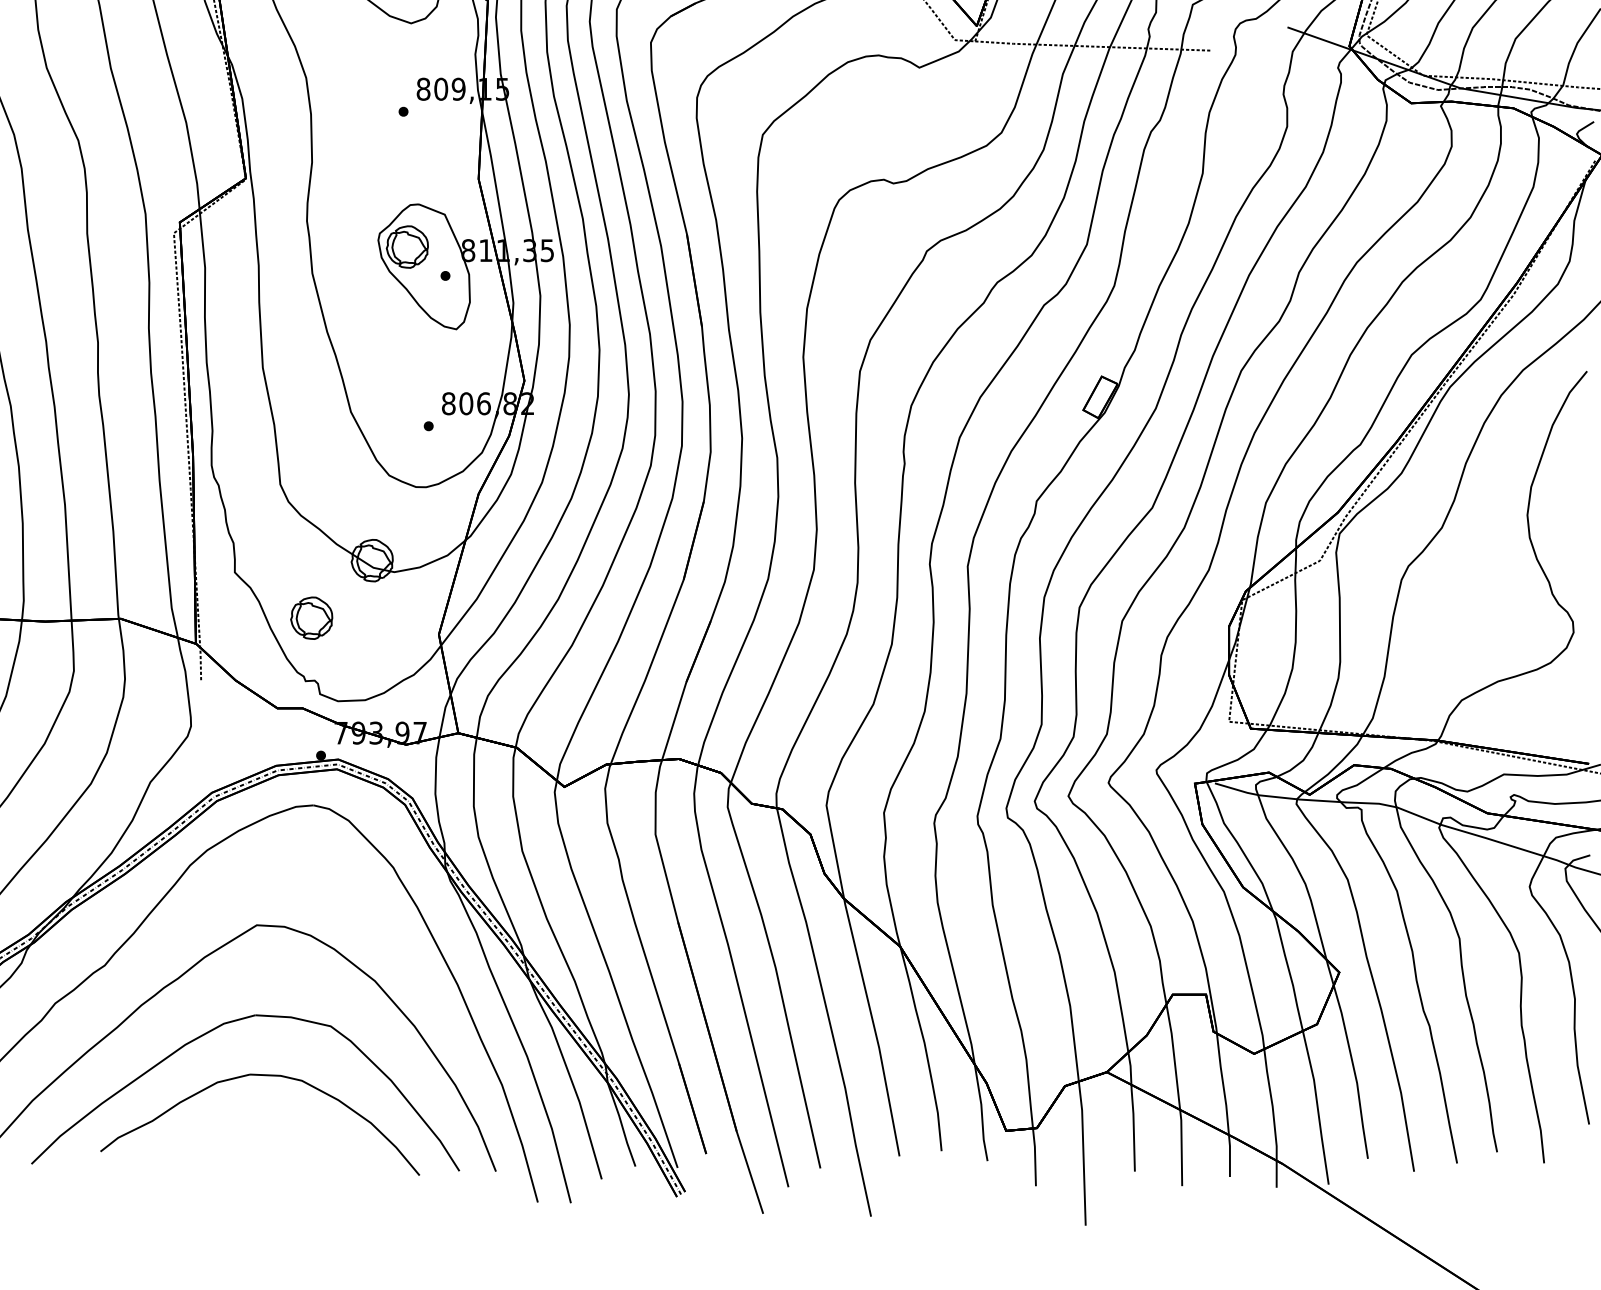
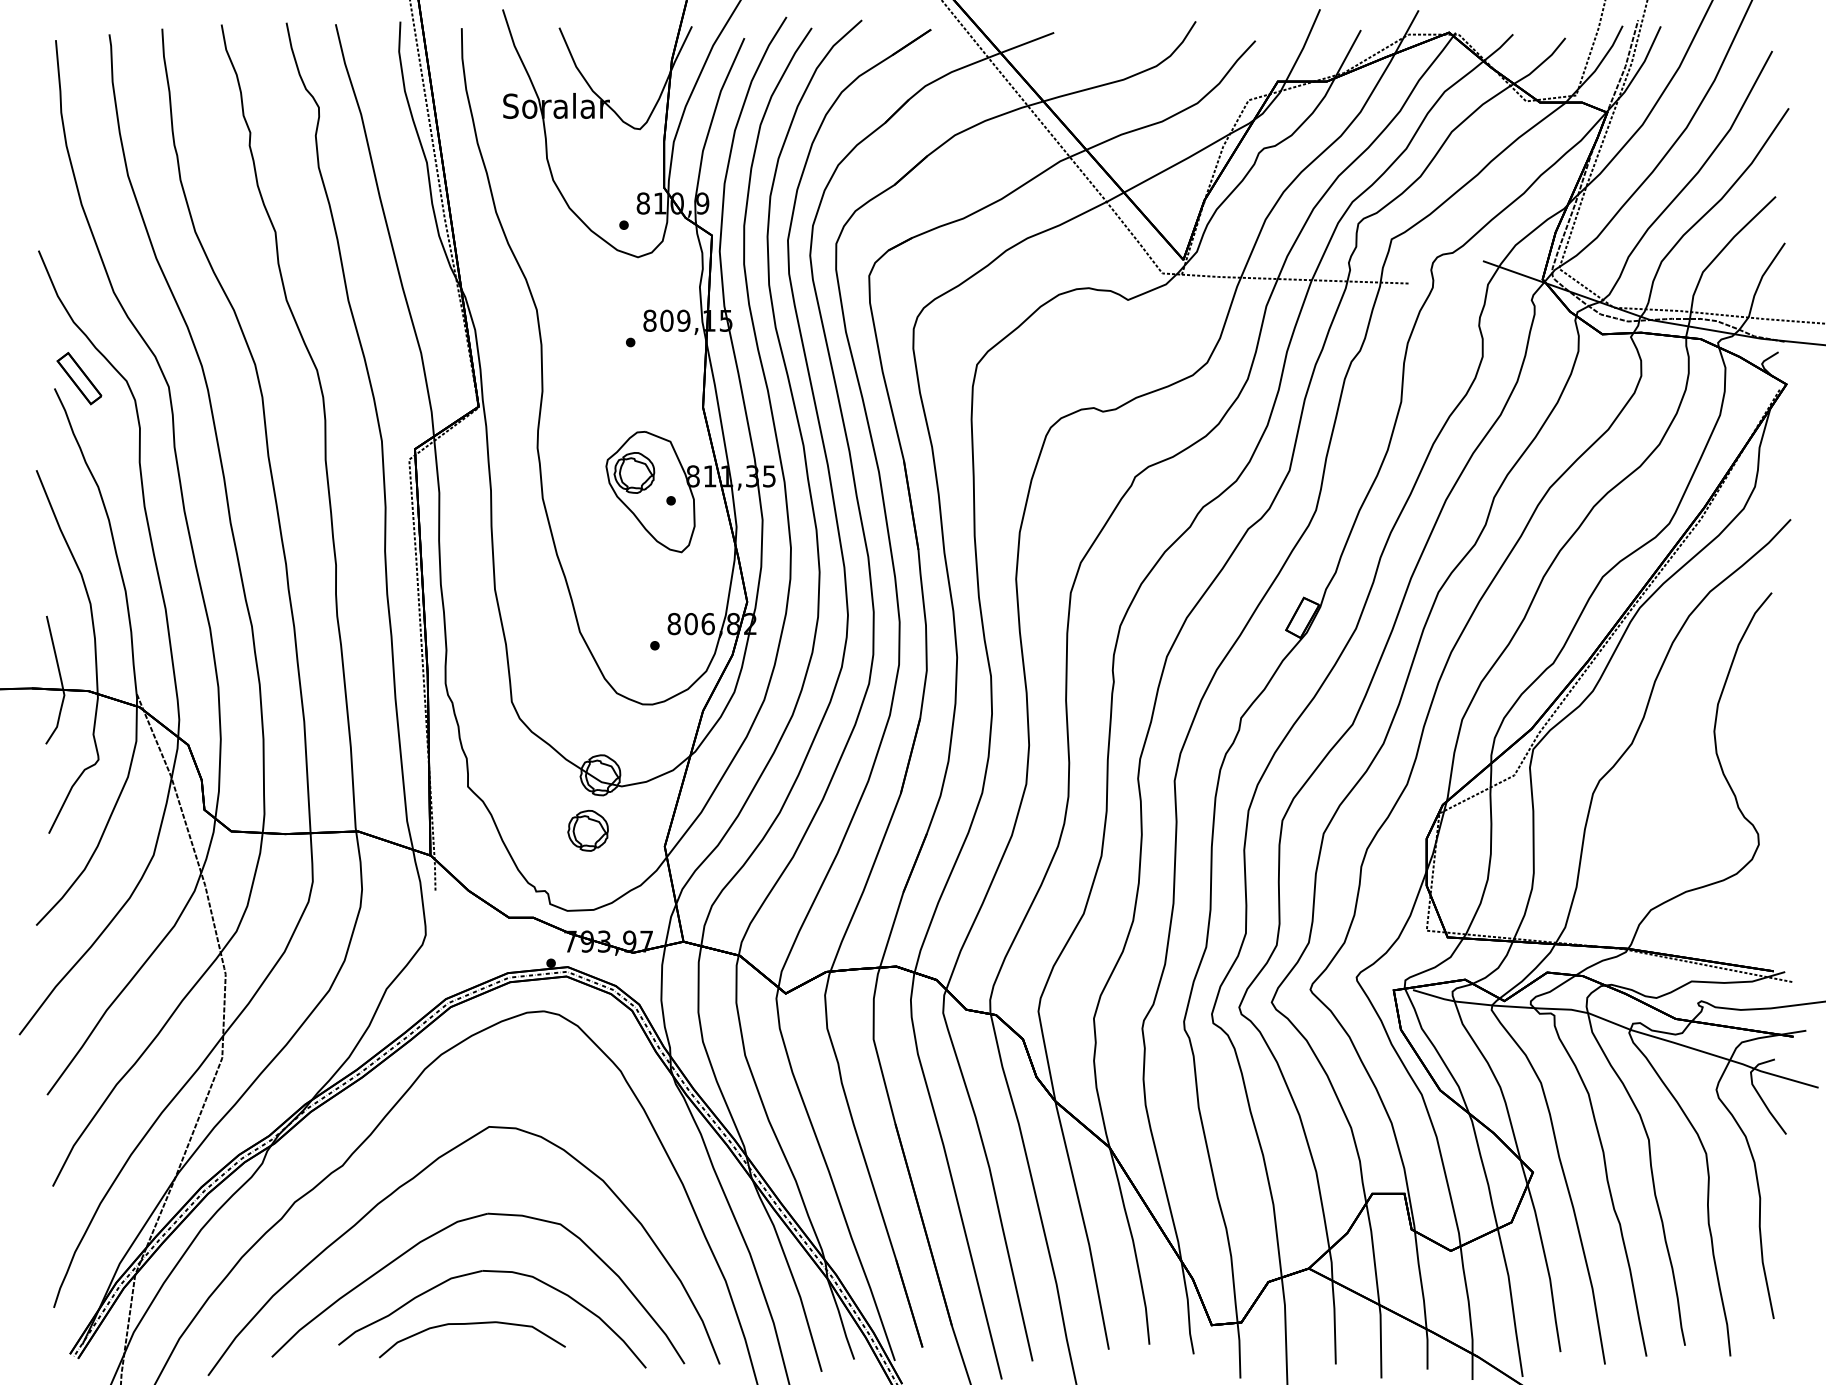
part: (311, 617) -> (587, 830), moved
part: (239, 1130) -> (472, 1324), added

